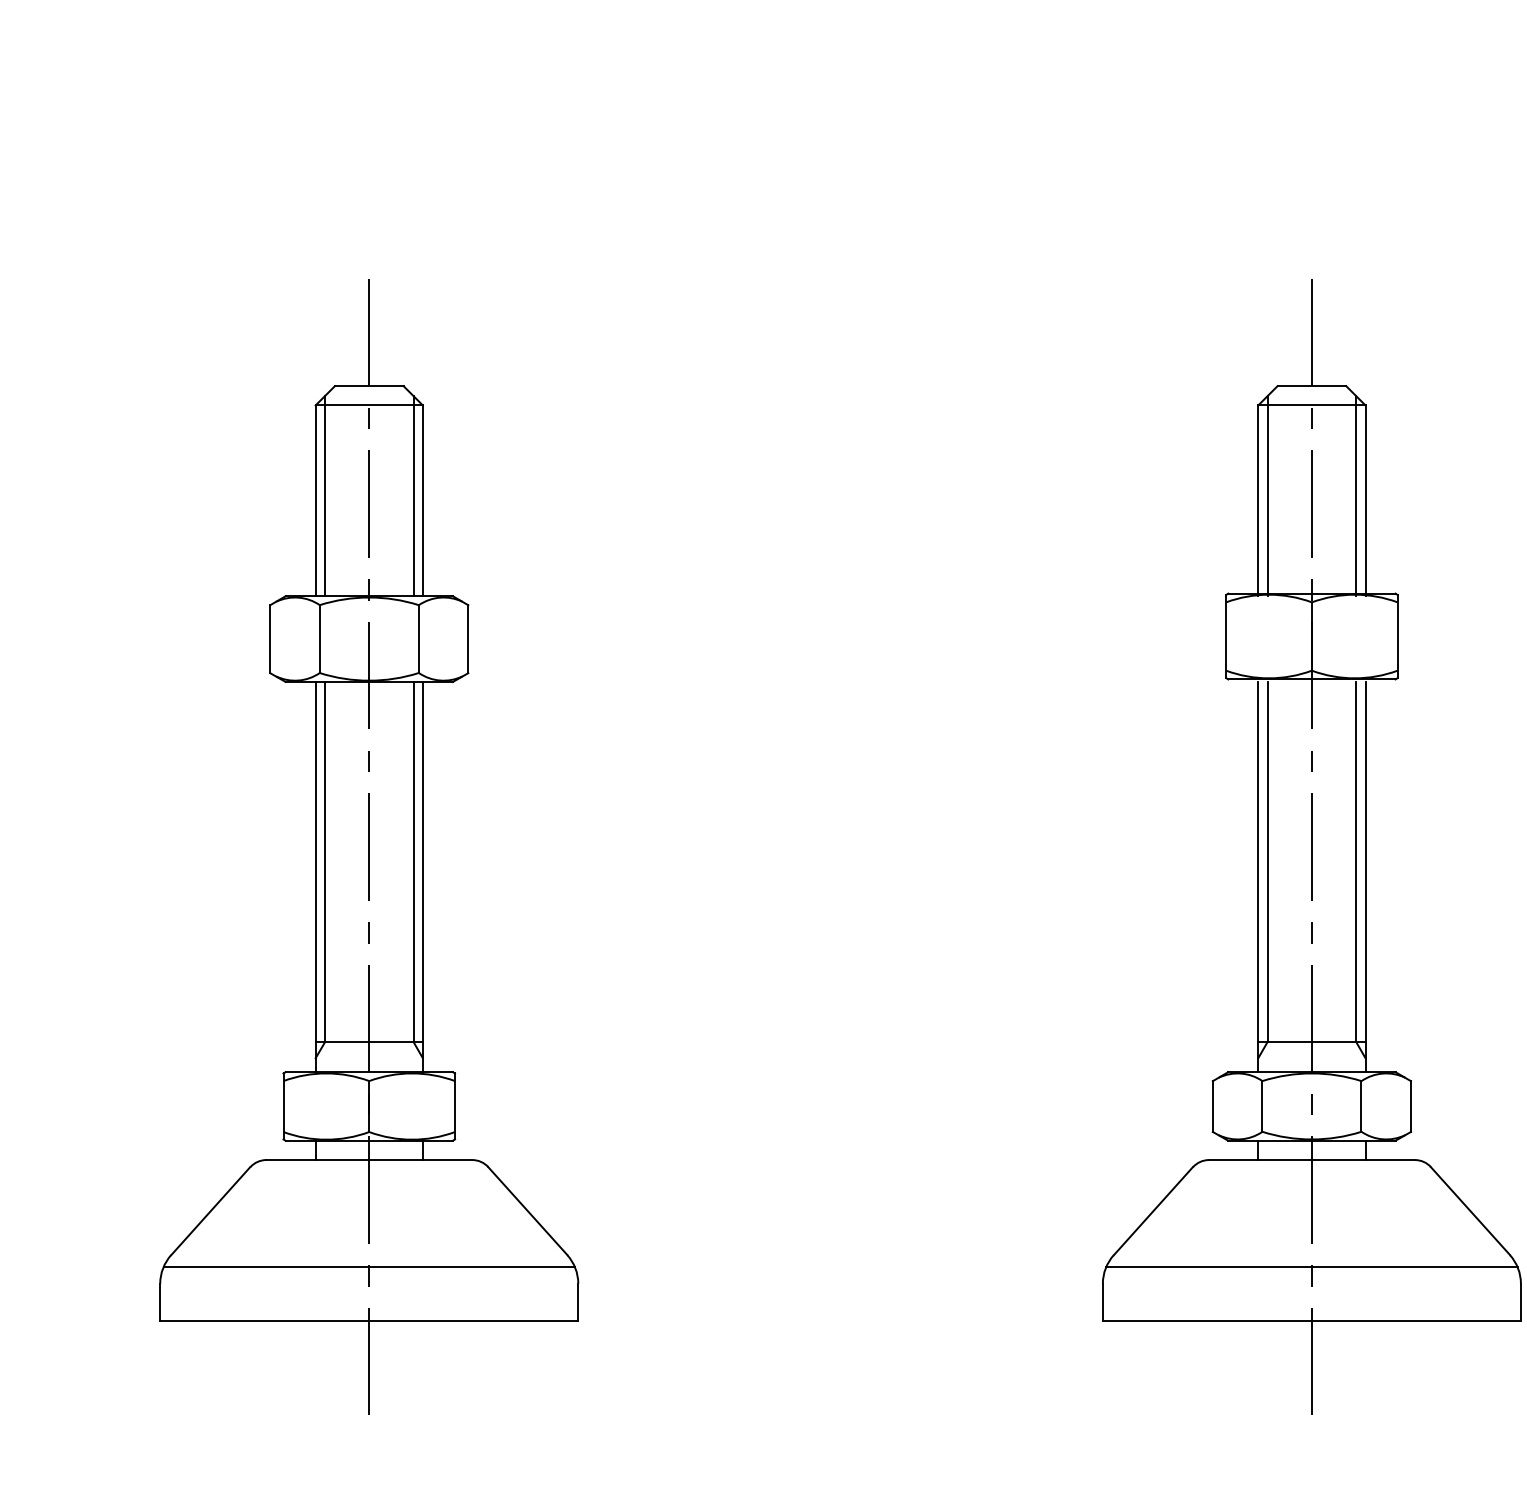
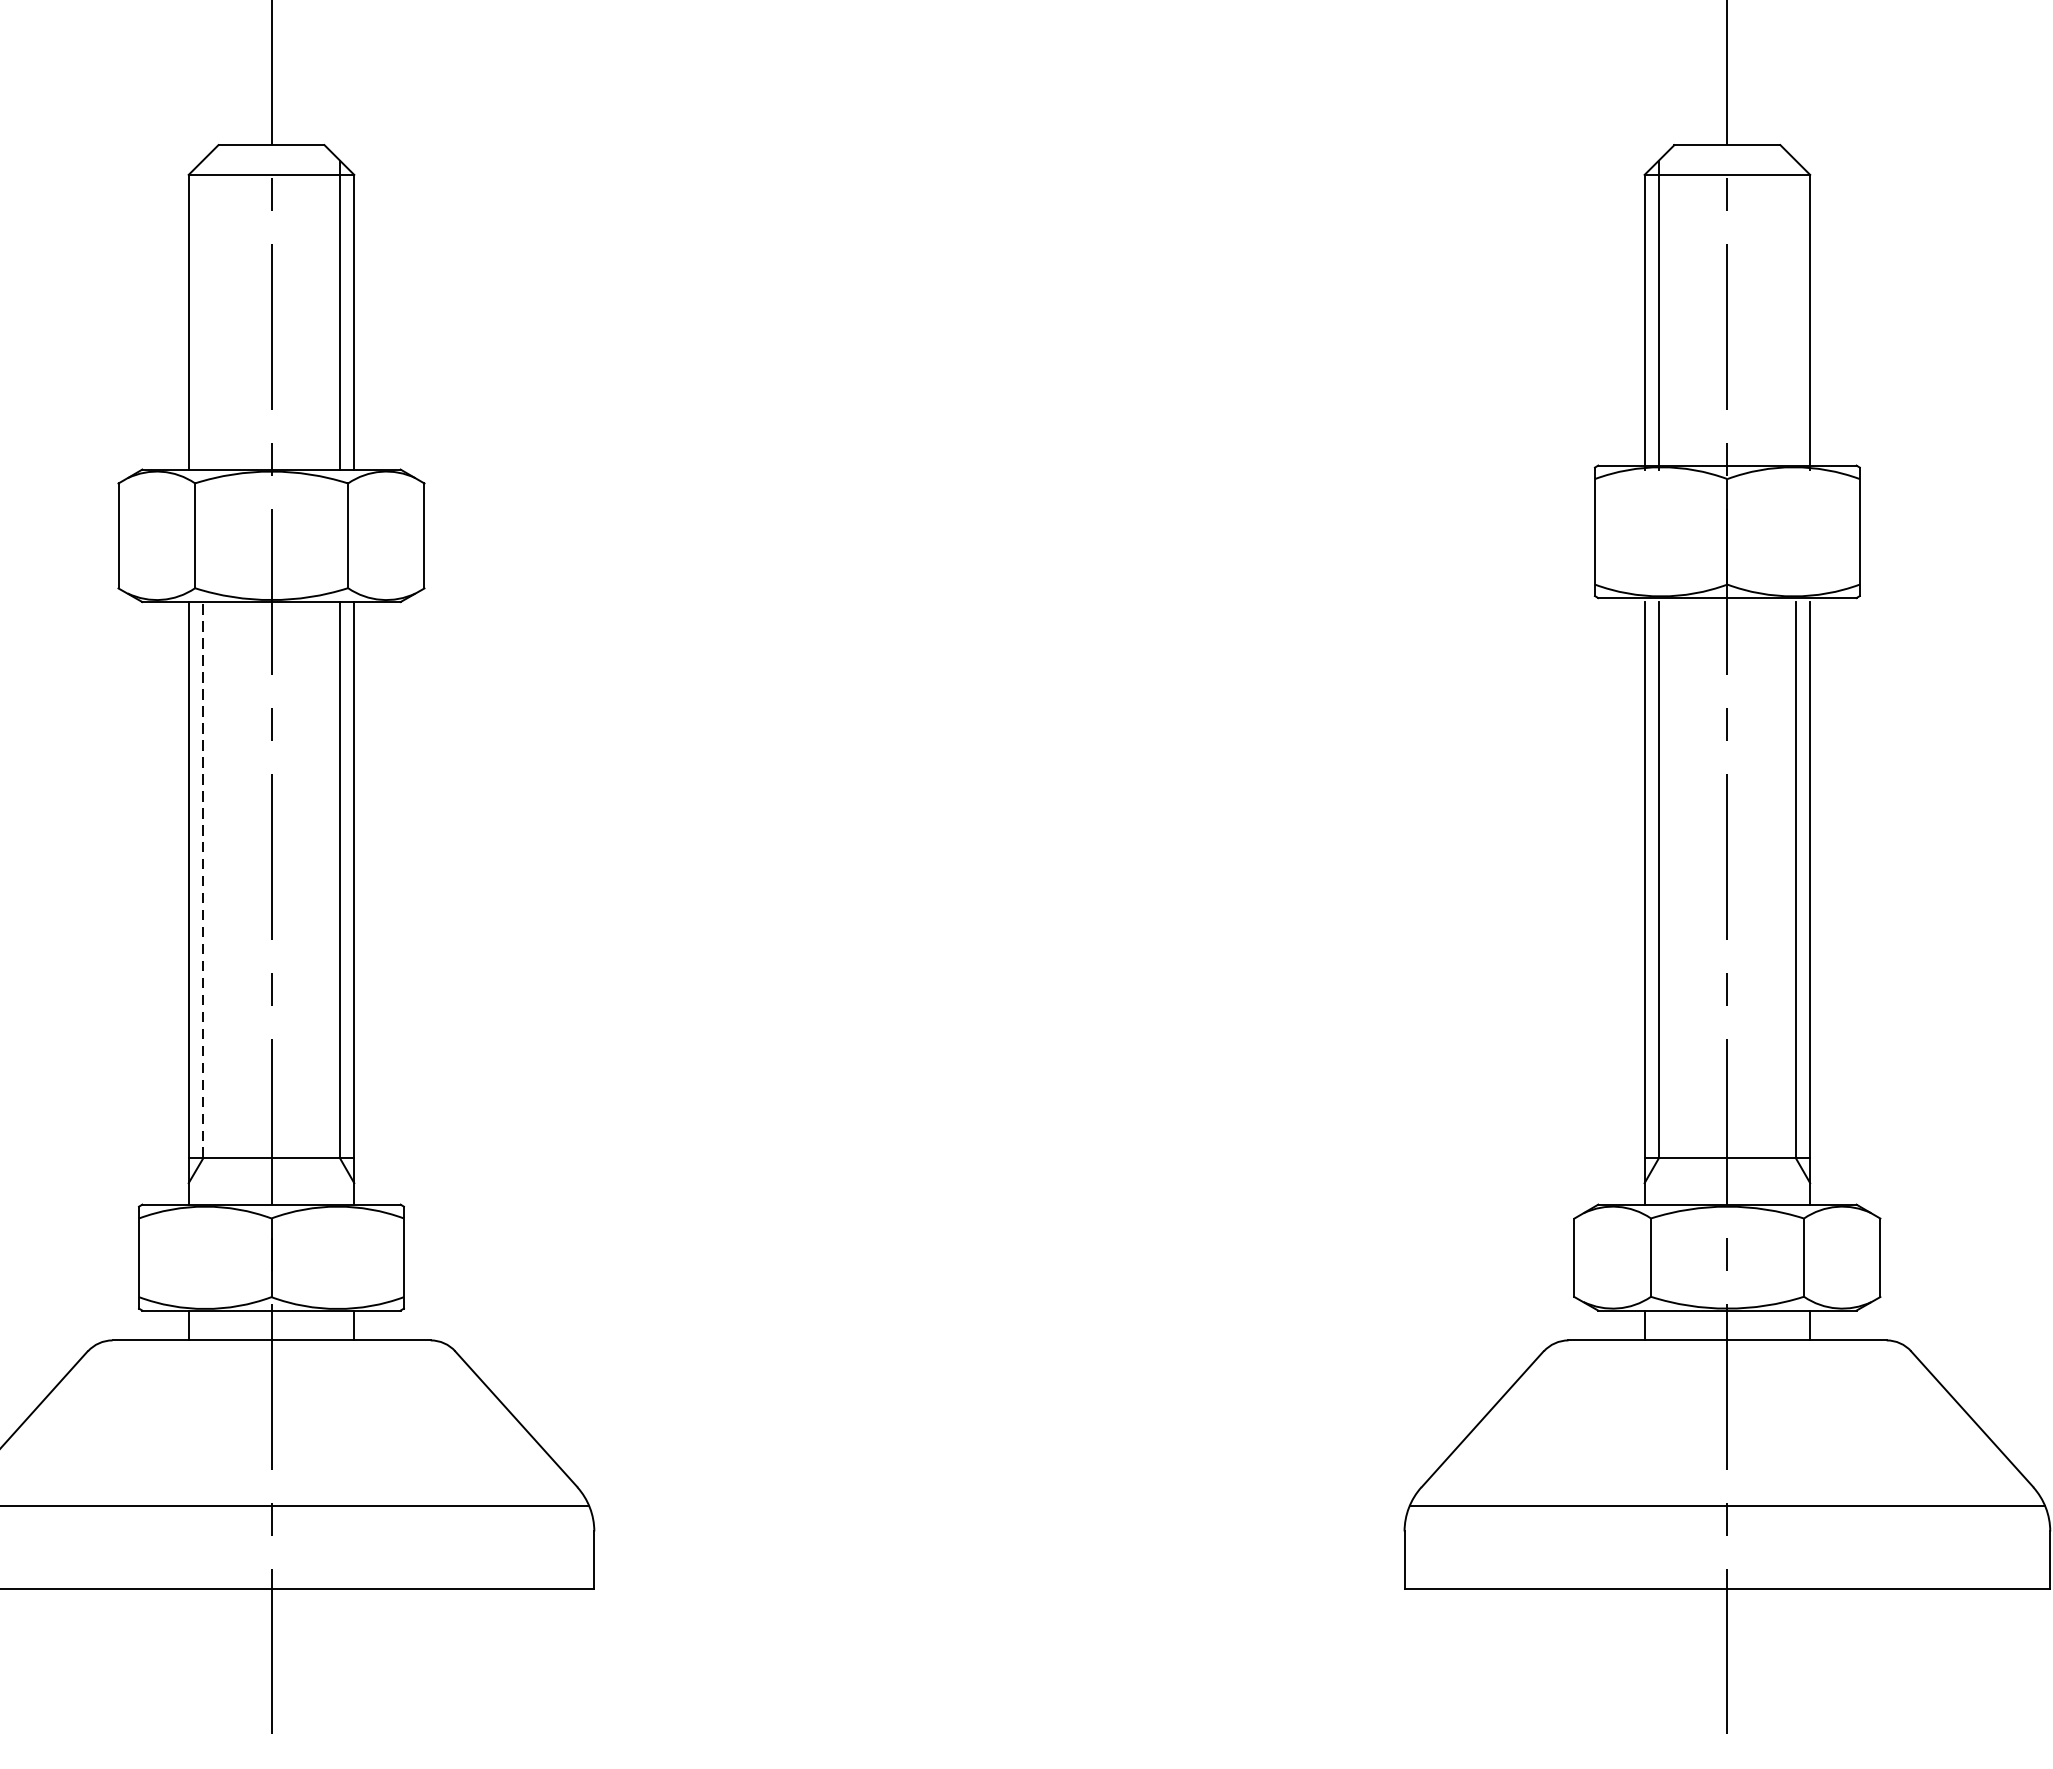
line: (325, 496) -> (203, 315), removed
line: (1356, 496) -> (1796, 315), removed
line: (325, 861) -> (203, 879), solid -> dashed

